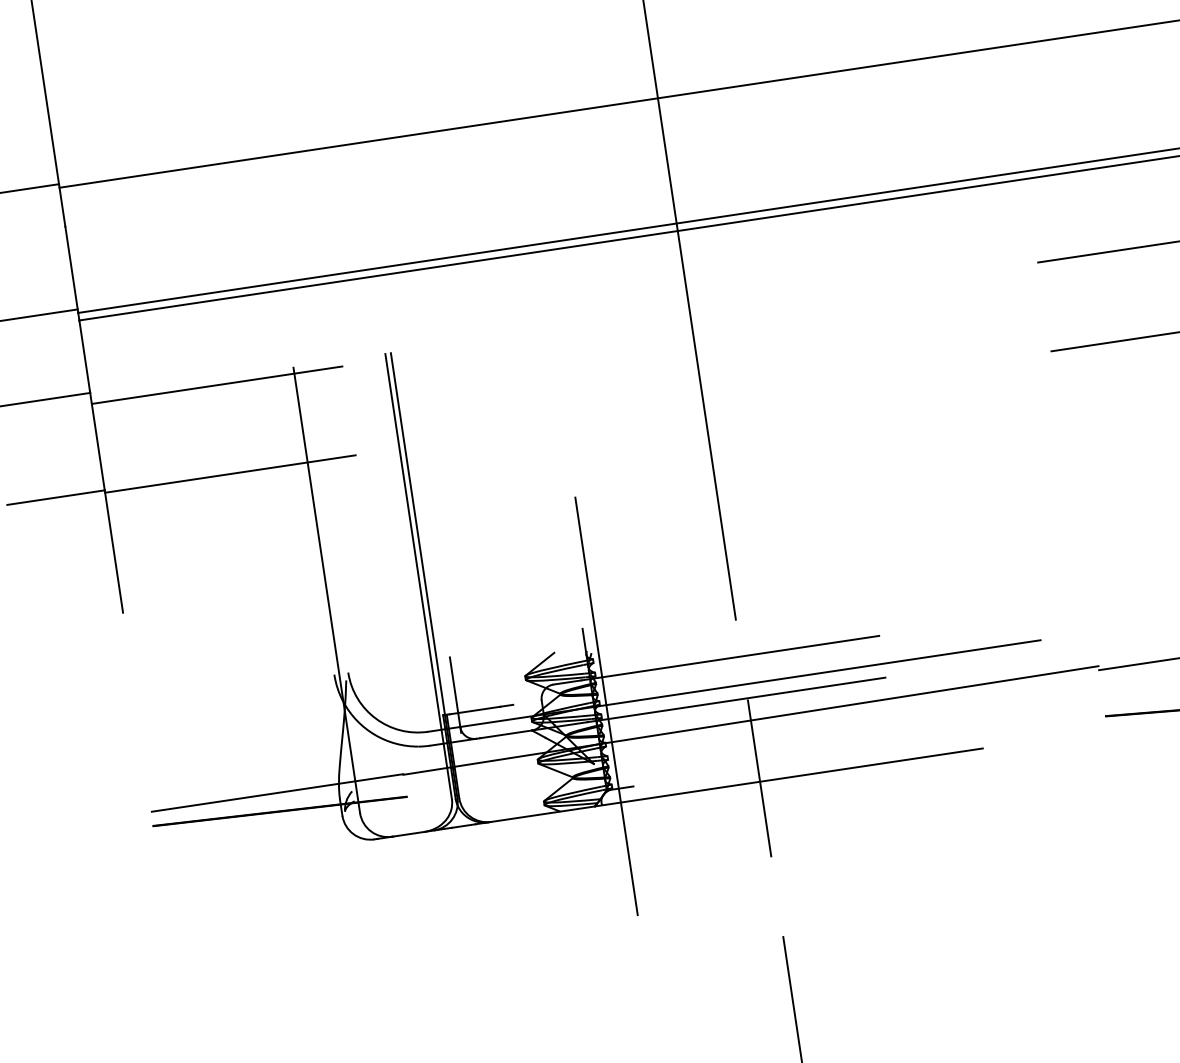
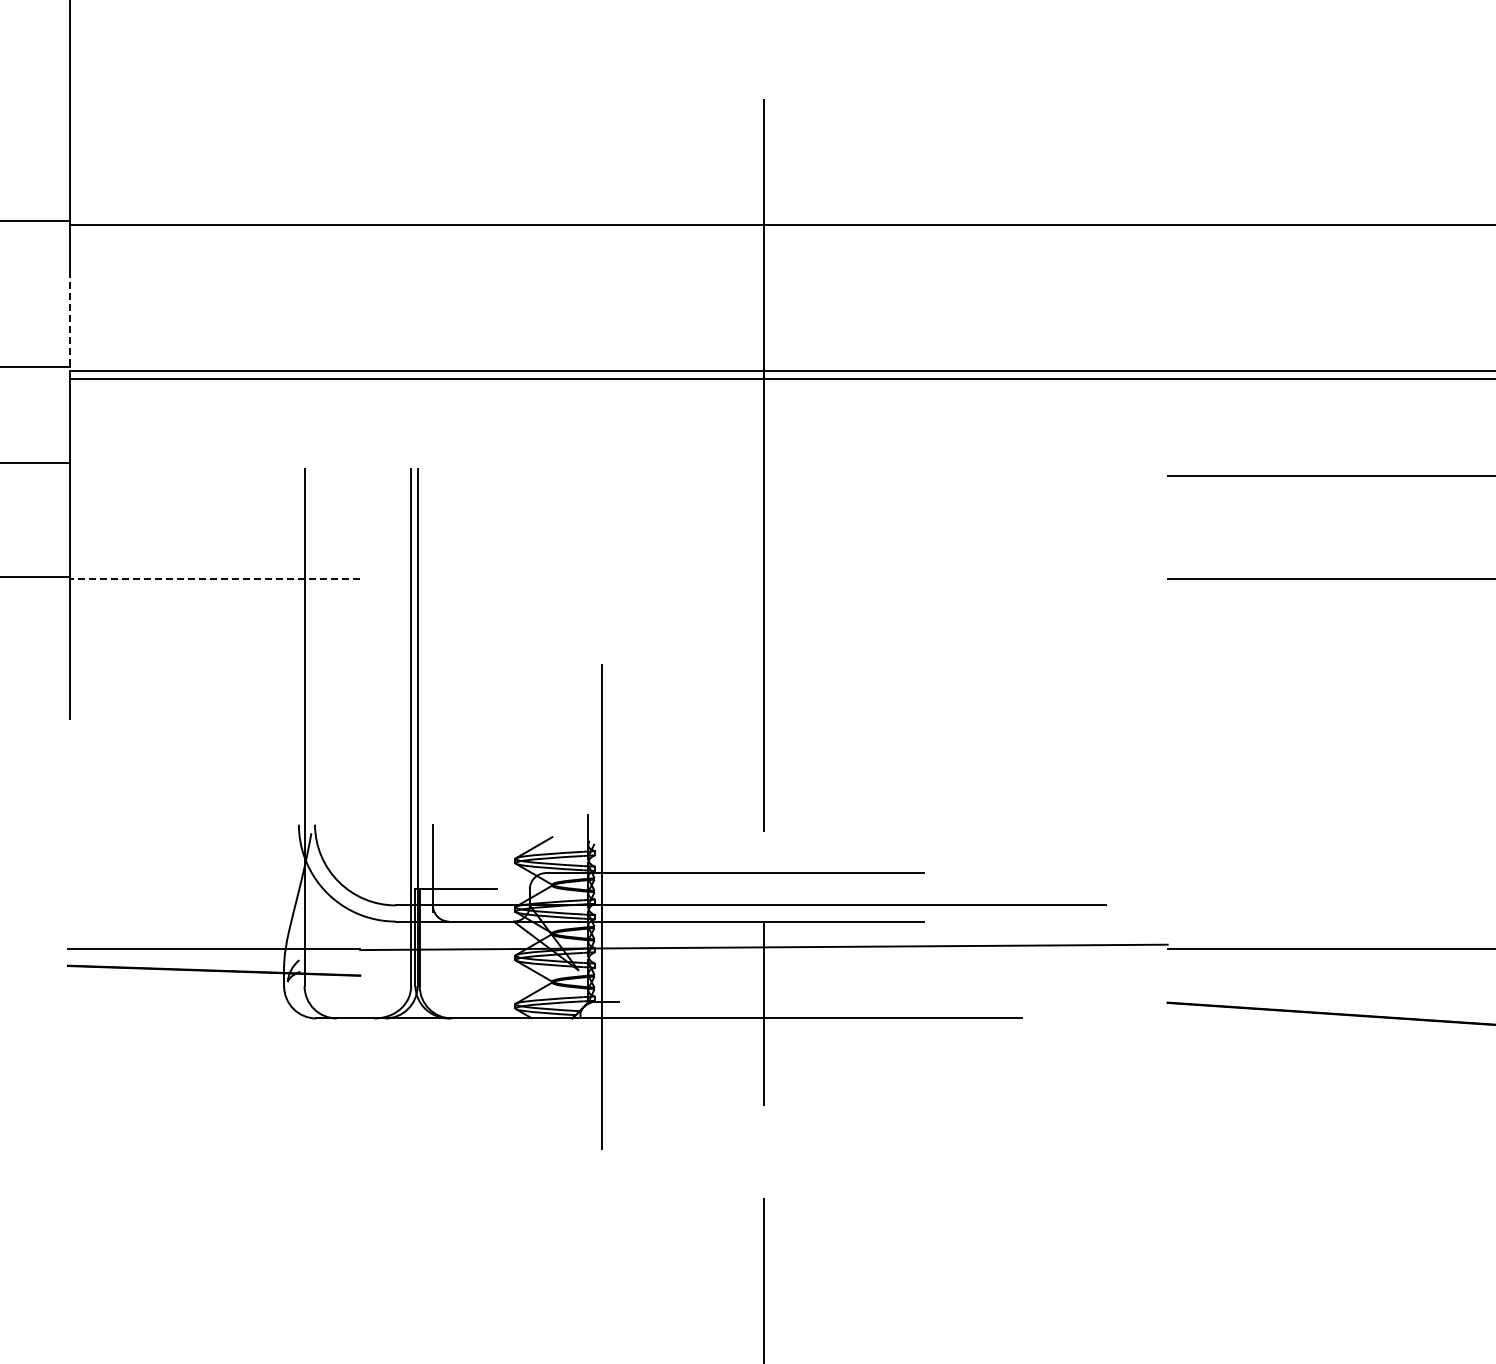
line: (71, 270) -> (69, 321), solid -> dashed
line: (216, 385) -> (214, 476), removed
line: (230, 474) -> (214, 579), solid -> dashed

